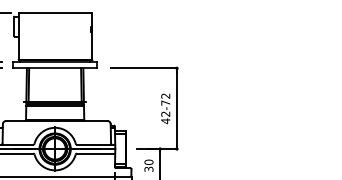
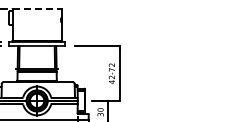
line: (55, 12) -> (37, 8), solid -> dashed

